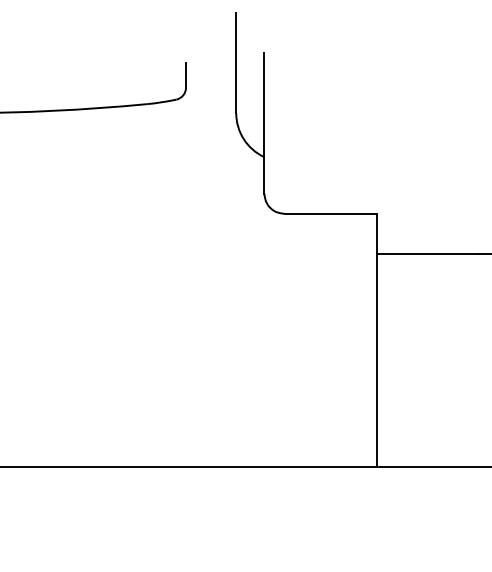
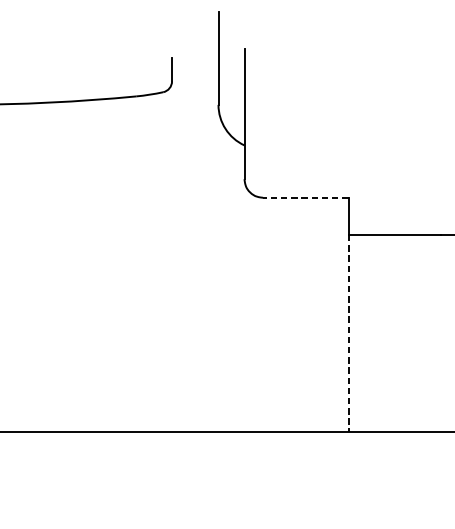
line: (330, 213) -> (305, 197), solid -> dashed
line: (376, 360) -> (348, 333), solid -> dashed

